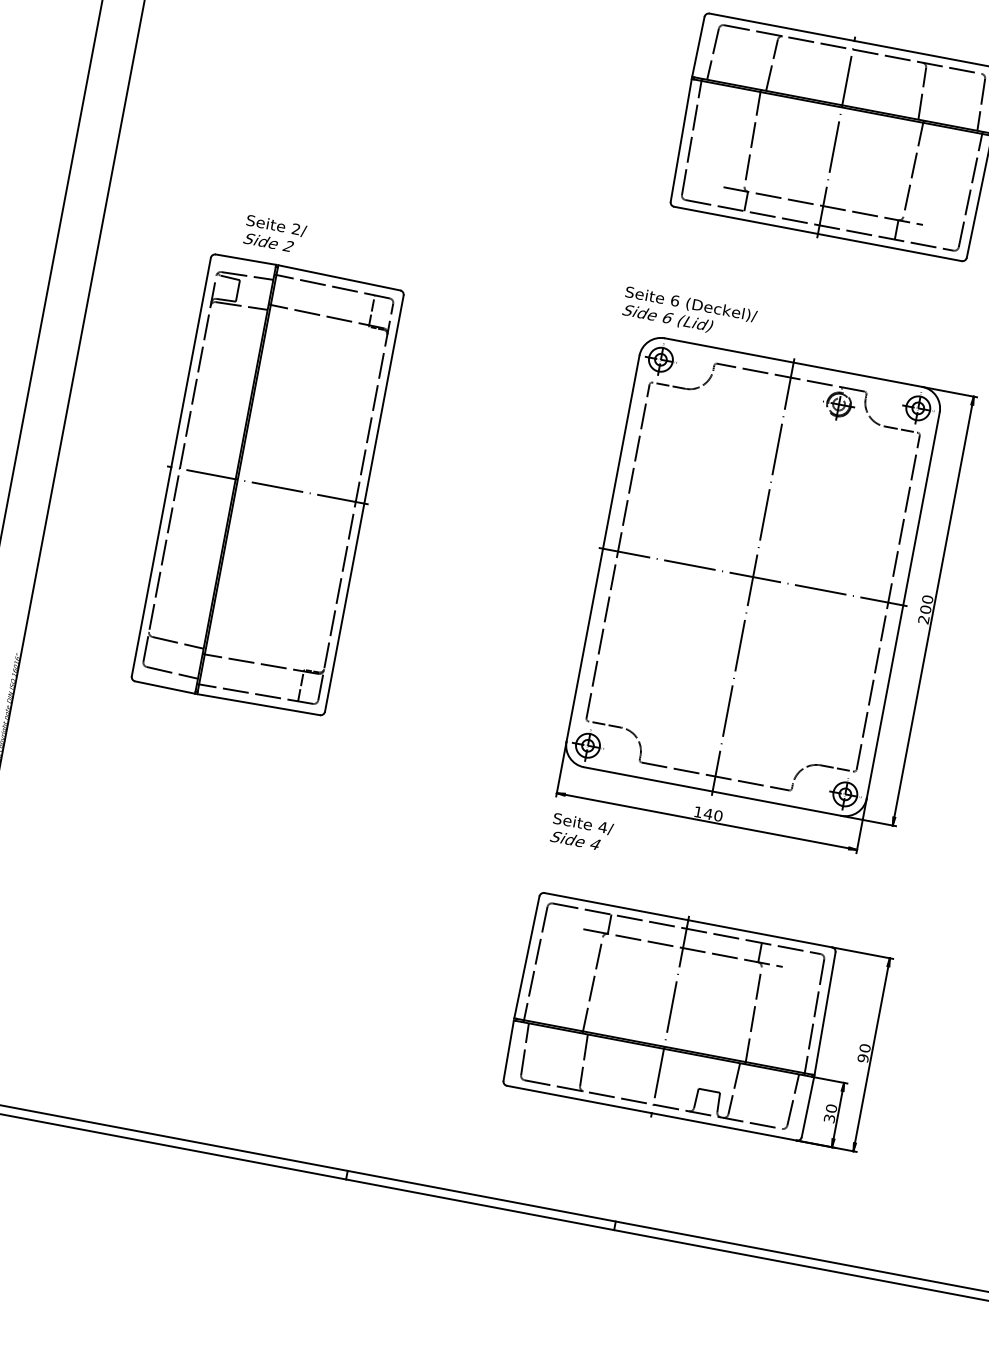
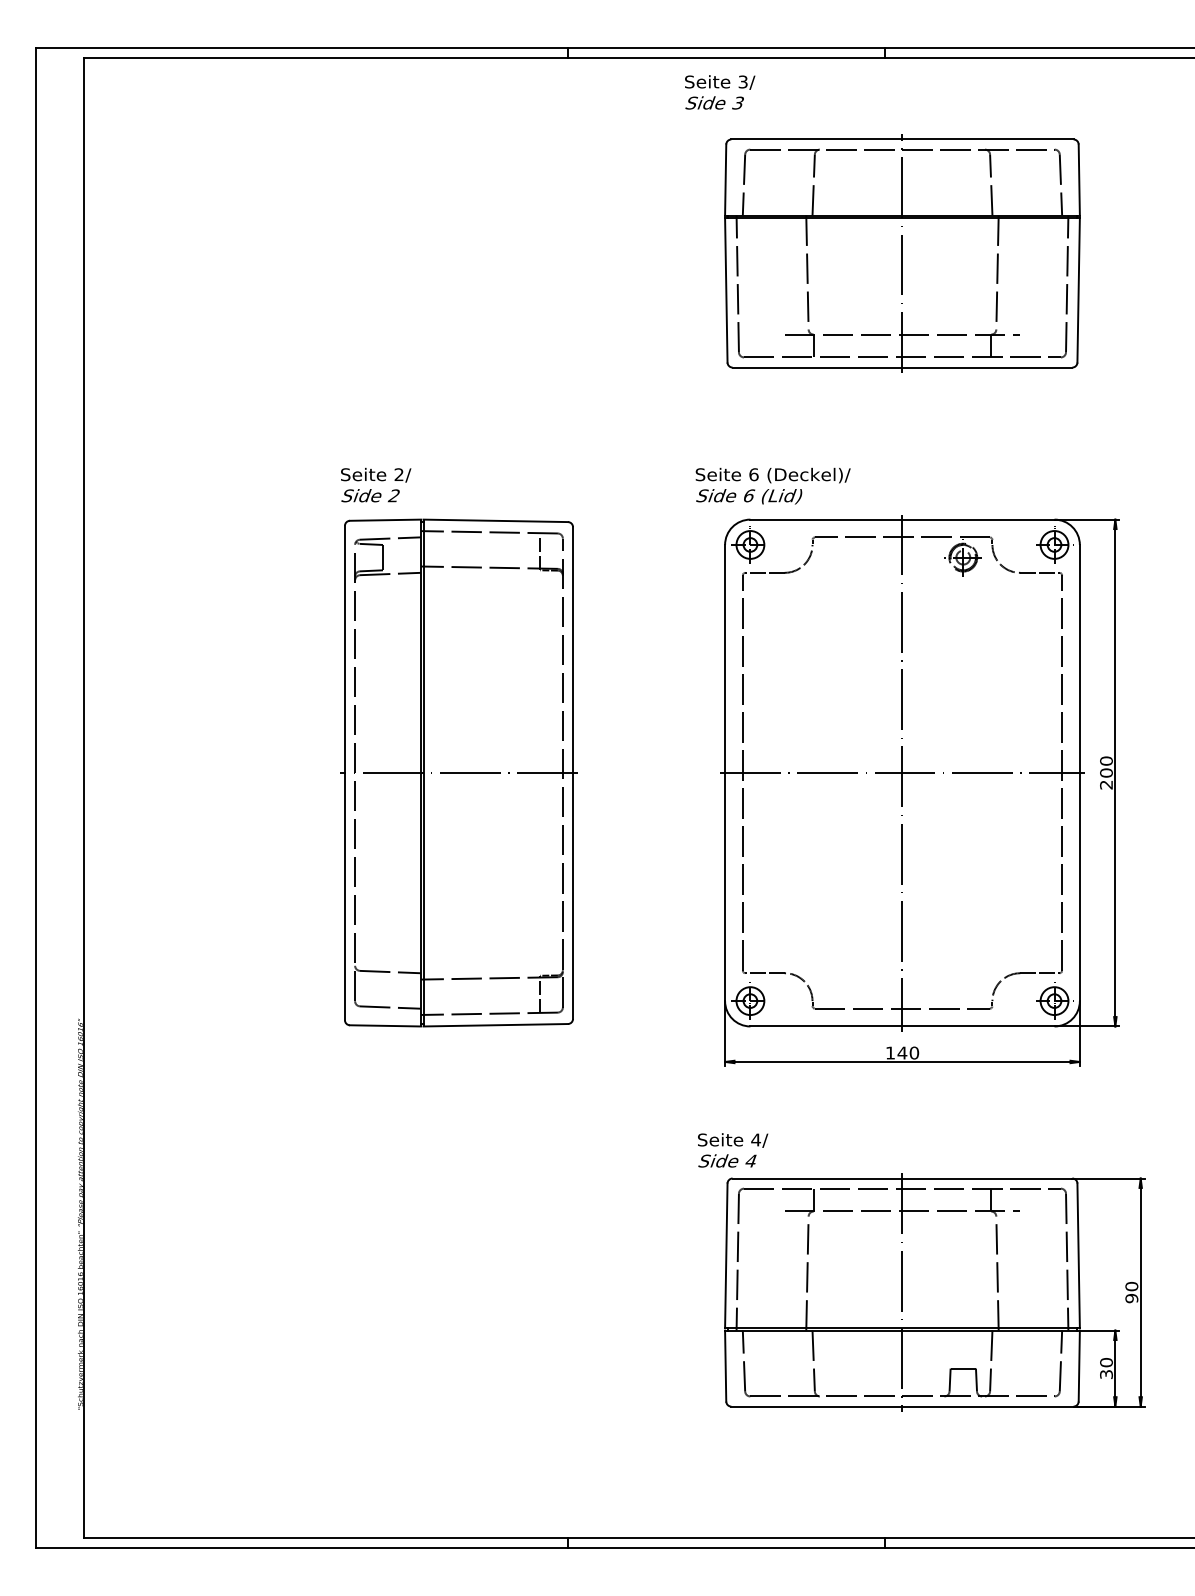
text: (275, 233) -> (376, 484), moved
part: (267, 484) -> (458, 772), moved
text: (582, 832) -> (733, 1150), moved

